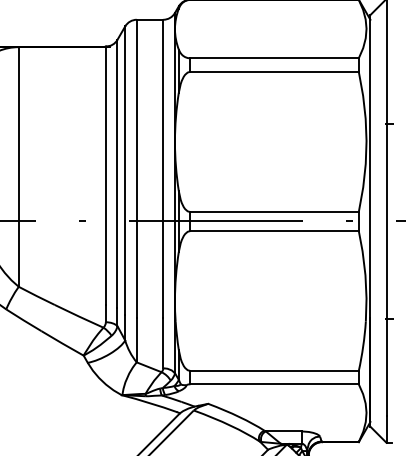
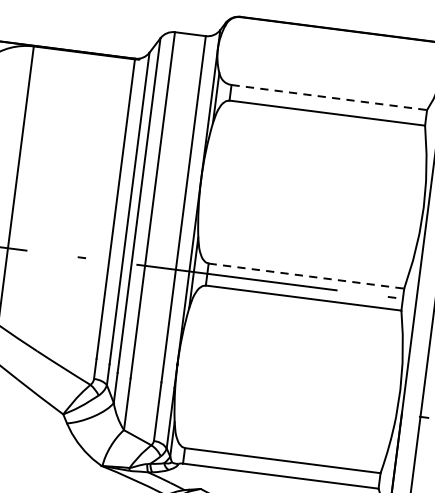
line: (275, 58) -> (330, 97), solid -> dashed
line: (275, 212) -> (307, 276), solid -> dashed

